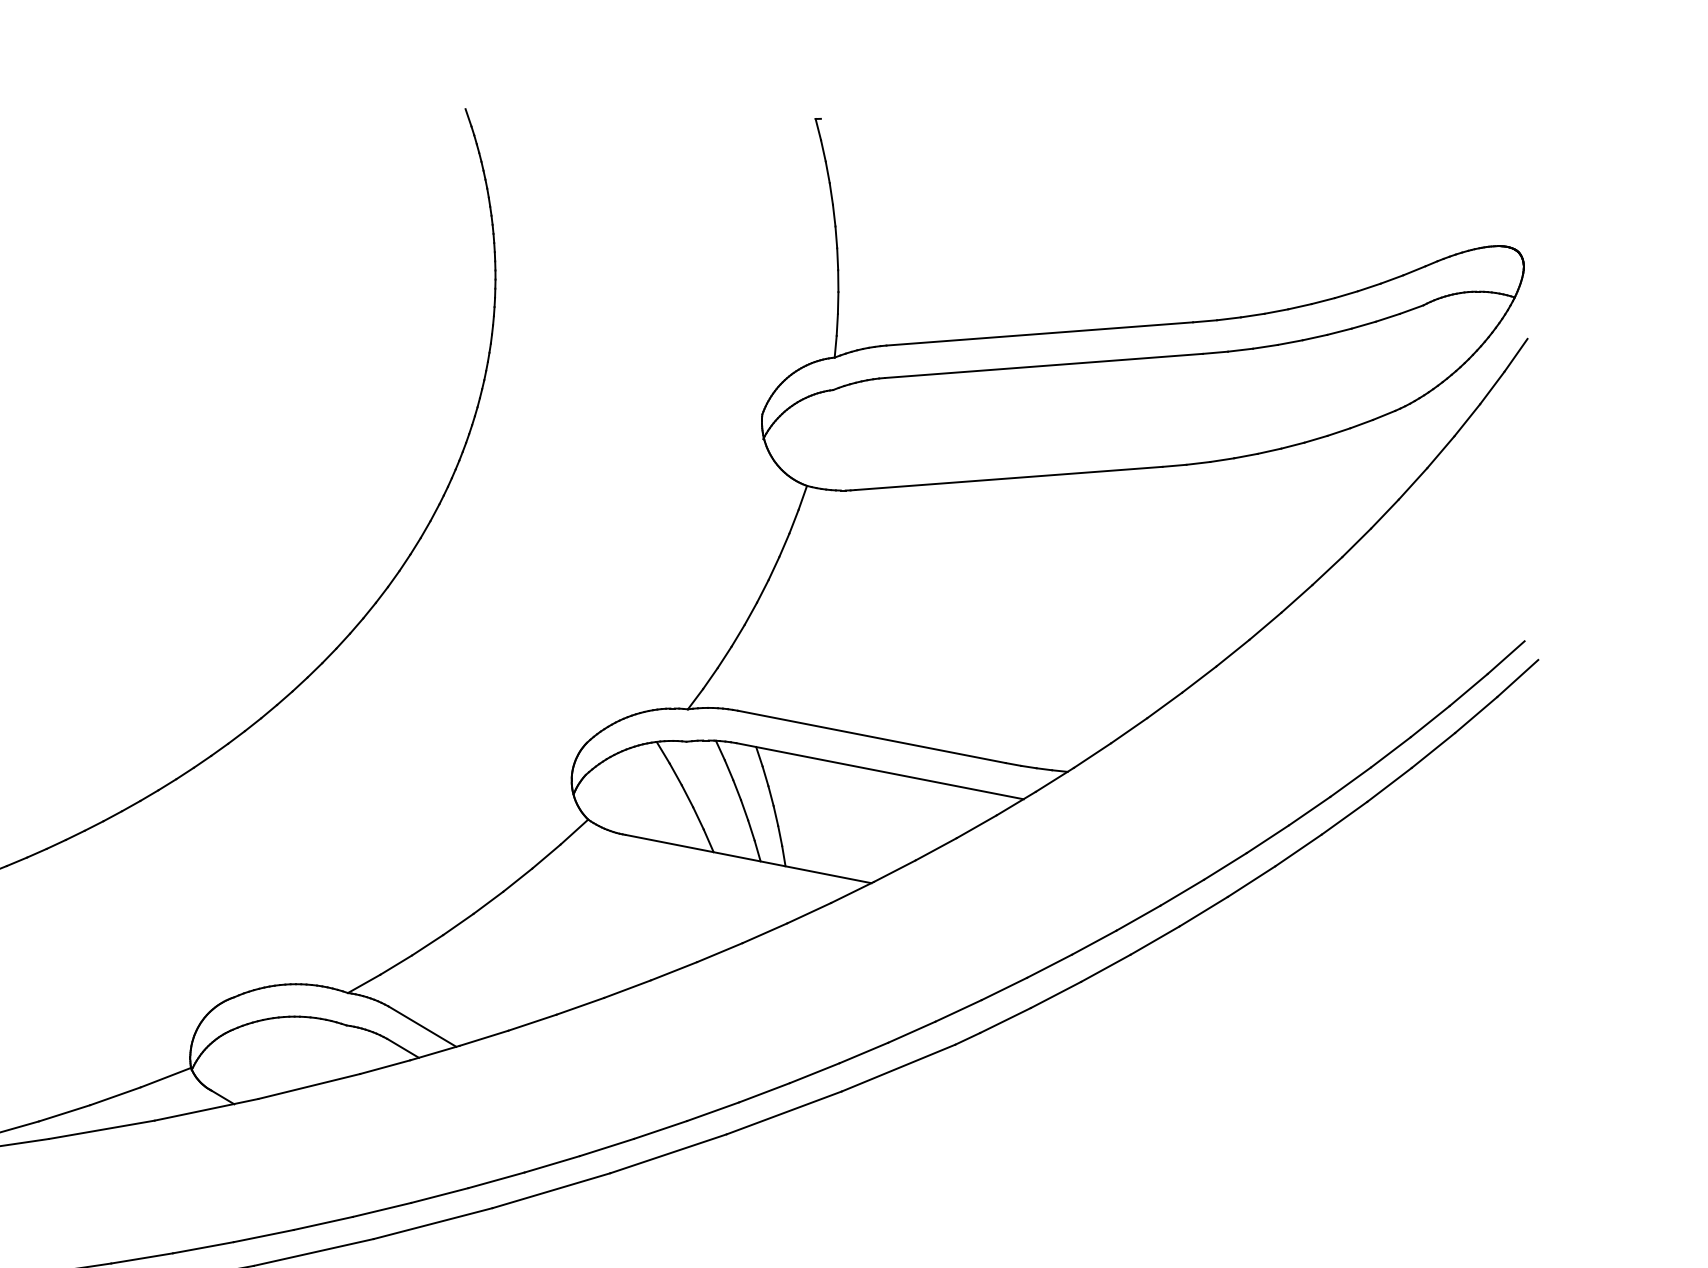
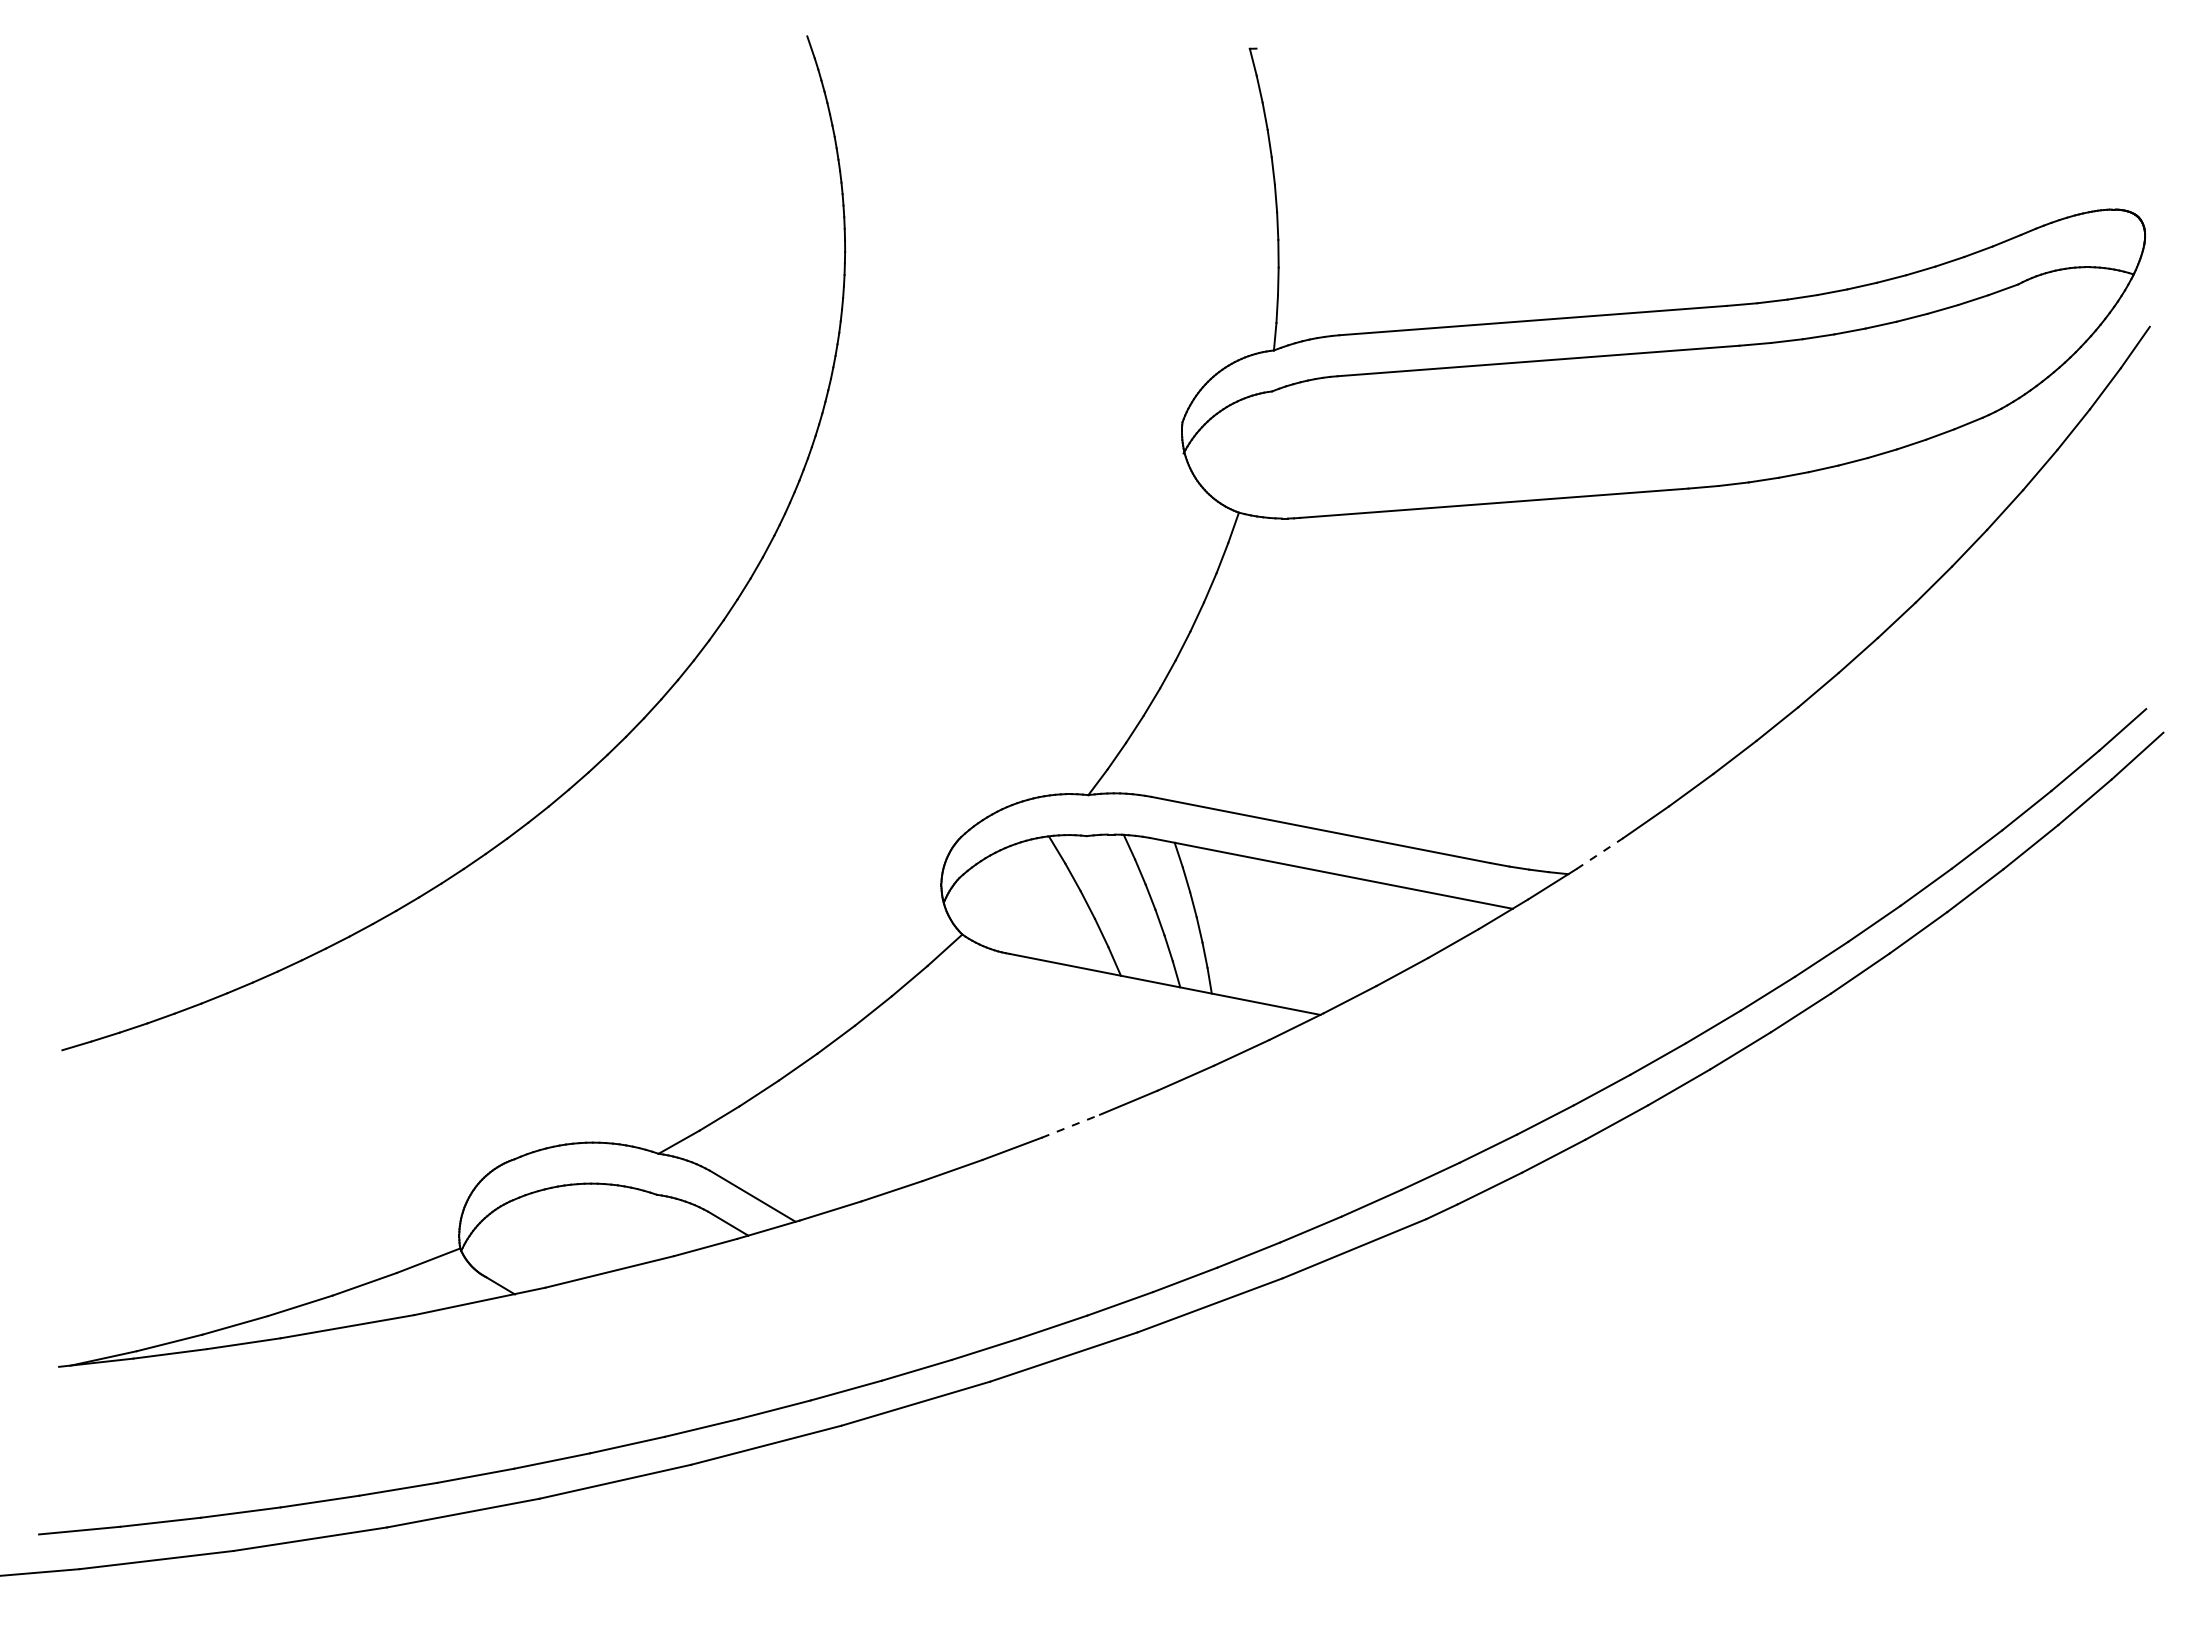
line: (1093, 755) -> (1600, 853), solid -> dashed
line: (674, 971) -> (1071, 1126), solid -> dashed

